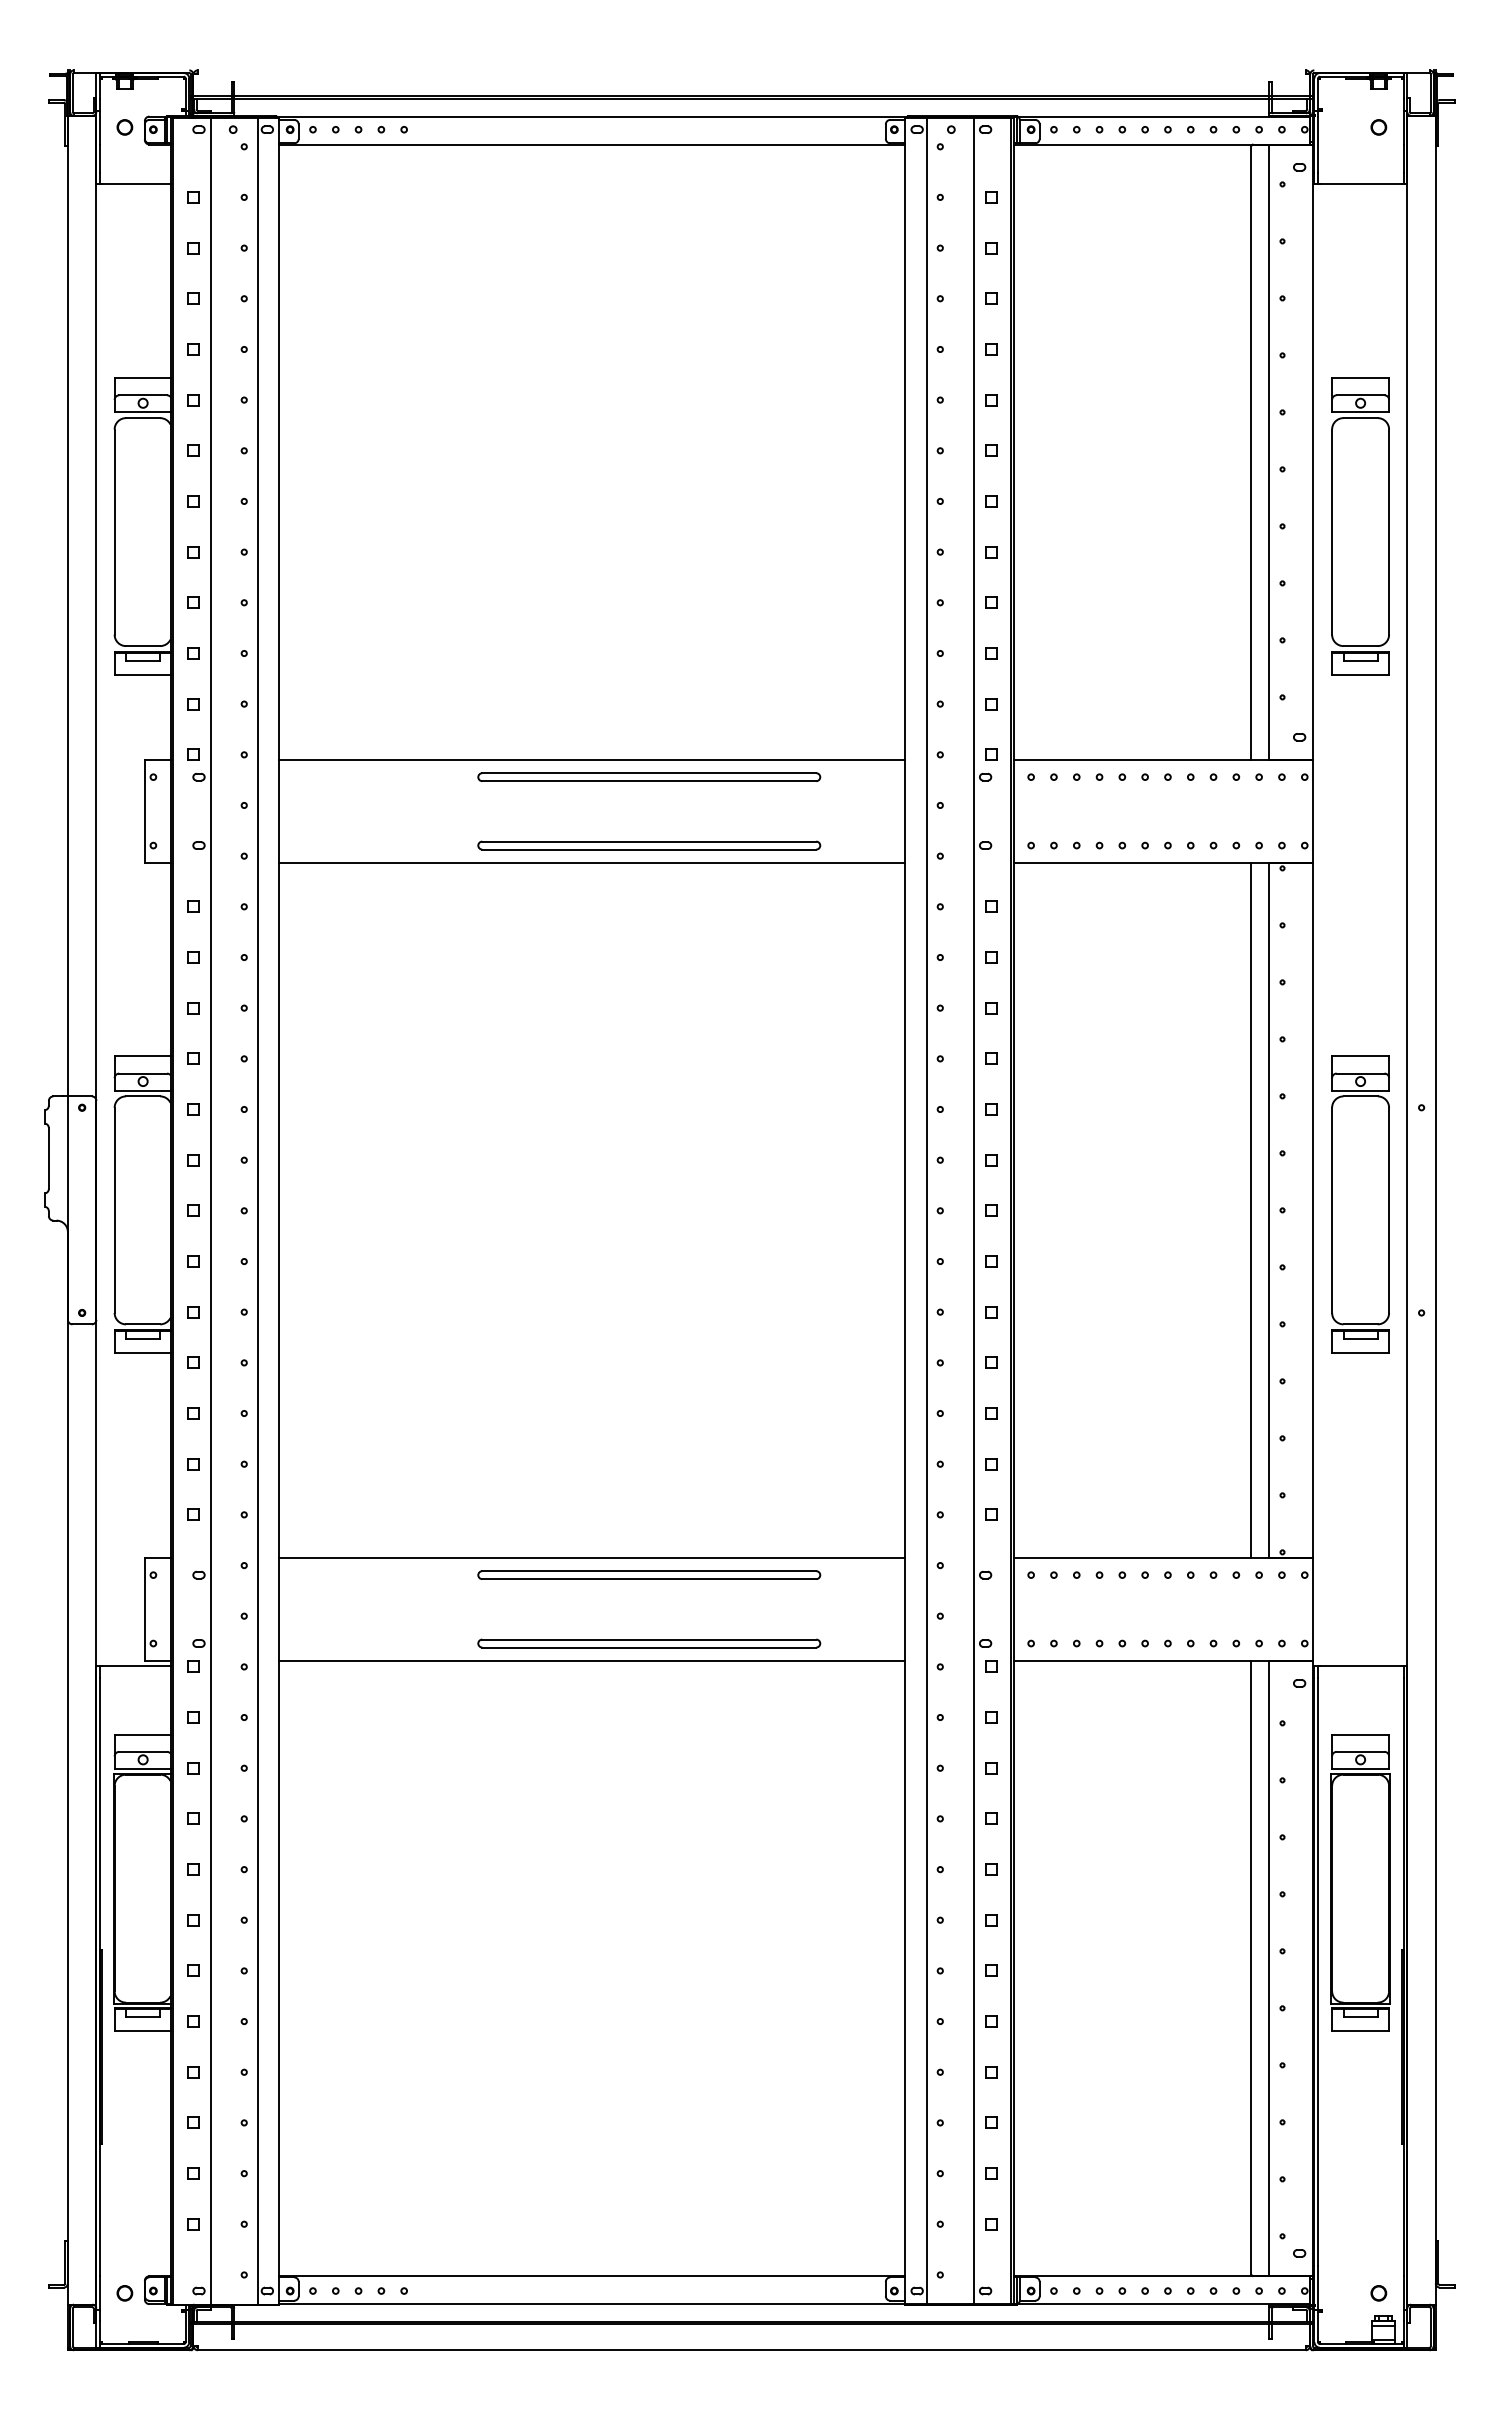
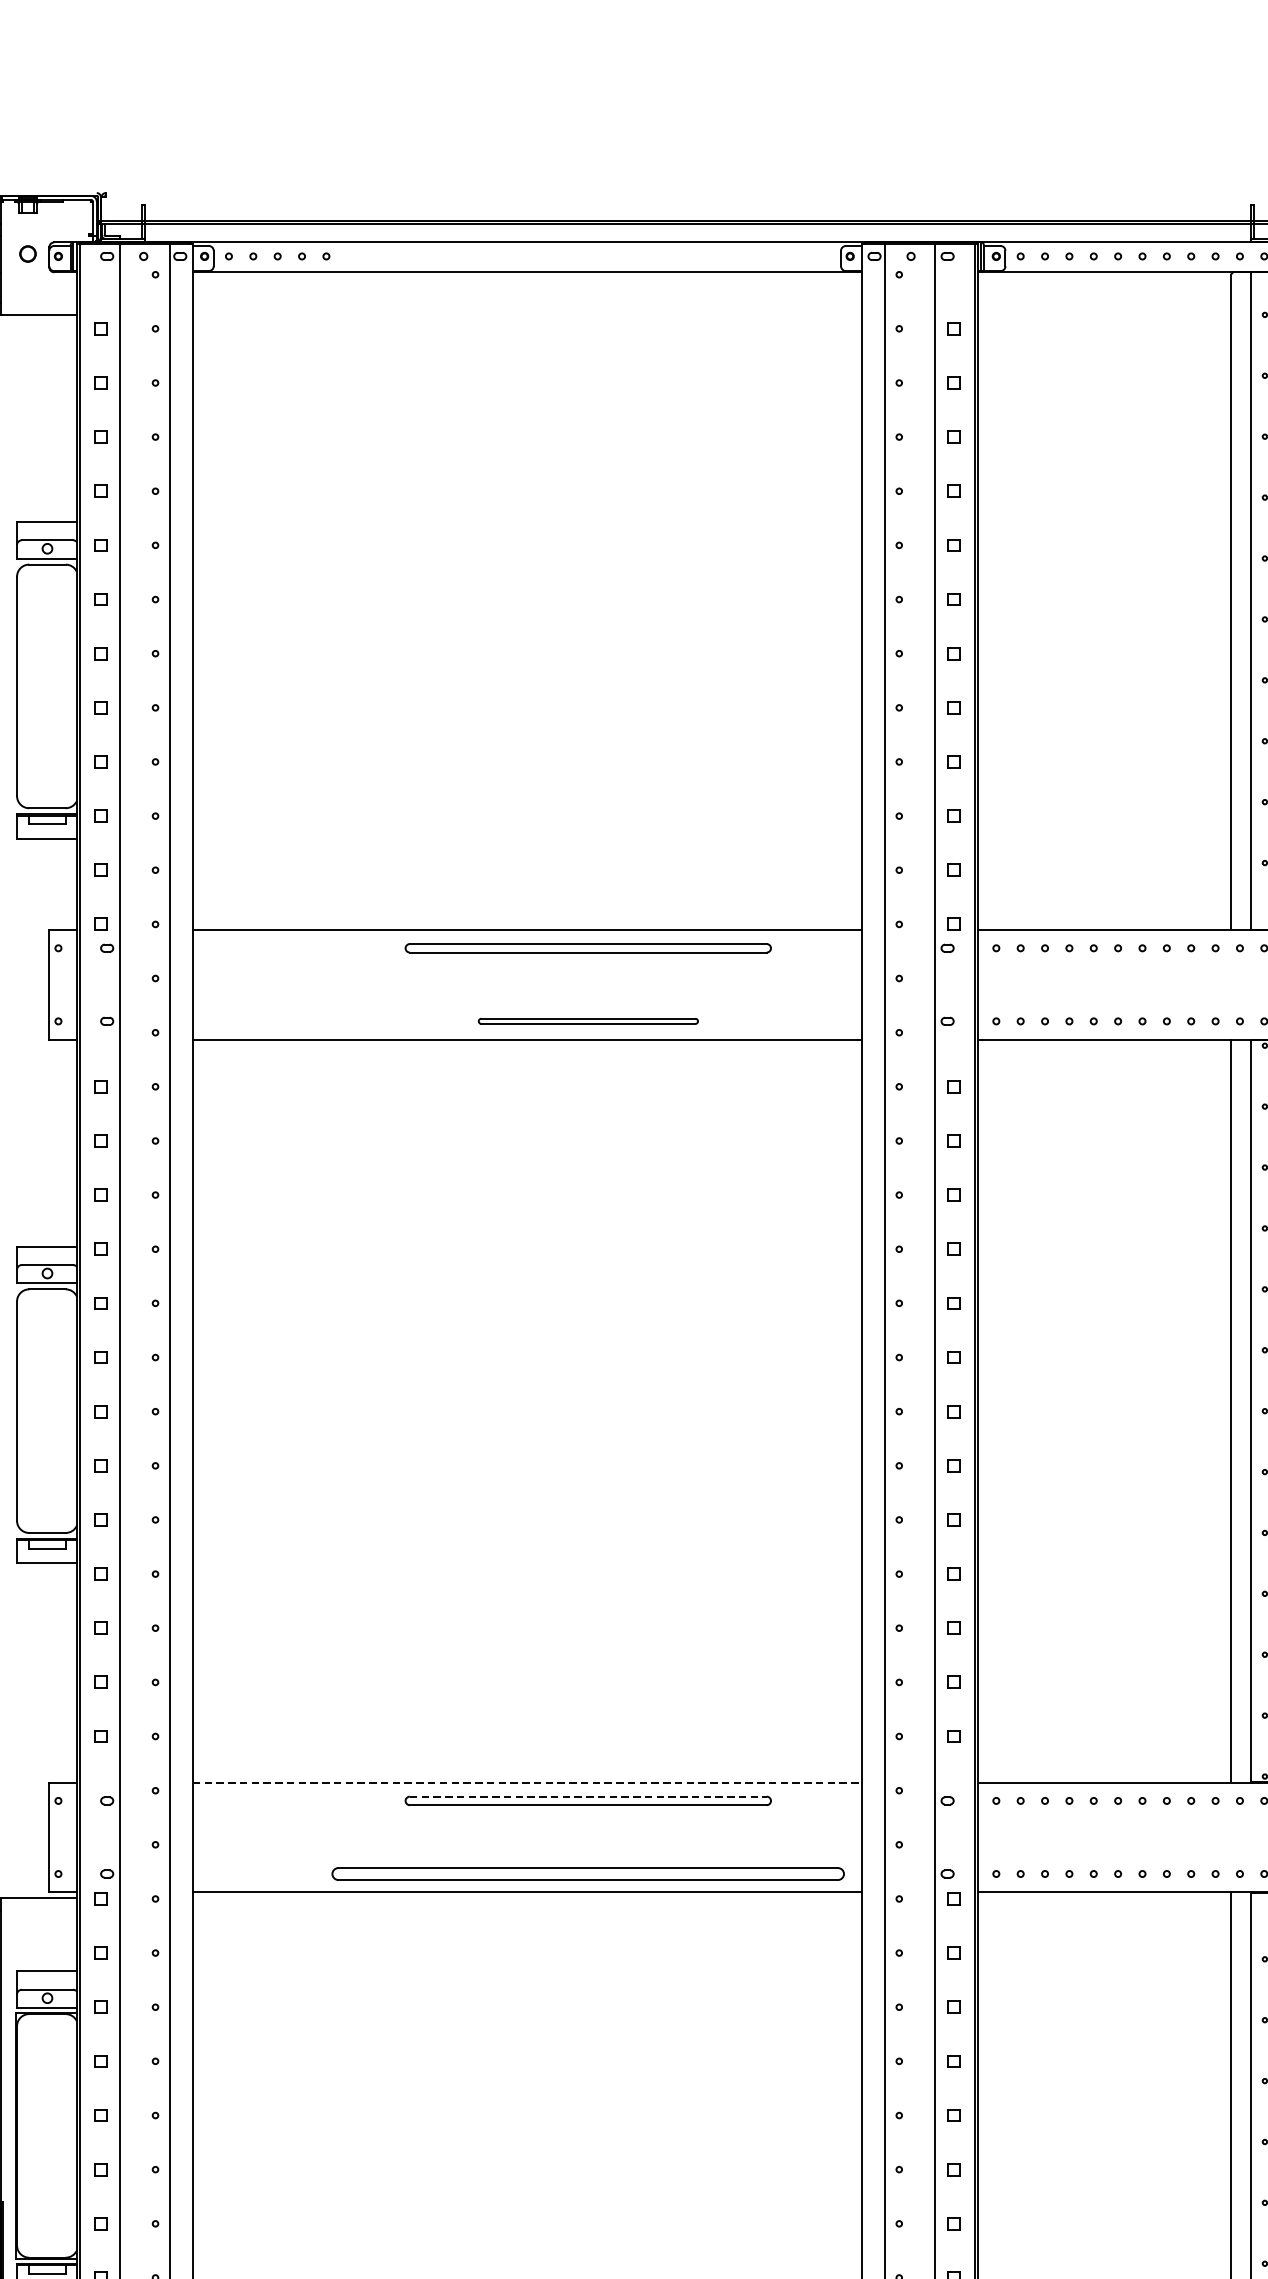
part: (649, 845) -> (588, 1021), size x0.6
line: (592, 1558) -> (527, 1783), solid -> dashed
line: (649, 1571) -> (588, 1797), solid -> dashed
part: (649, 1643) -> (588, 1873), size x1.4

